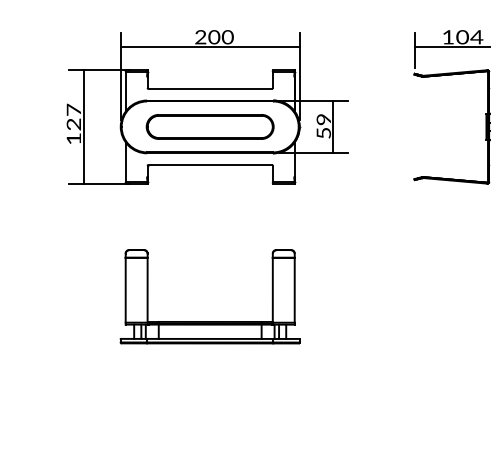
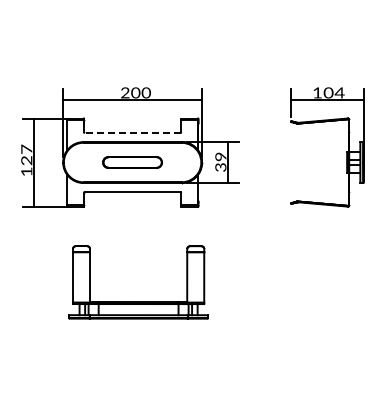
line: (210, 89) -> (132, 133), solid -> dashed
part: (210, 126) -> (132, 162), size x0.6
text: (323, 133) -> (220, 167), 59 -> 39
part: (210, 321) -> (138, 301), moved

